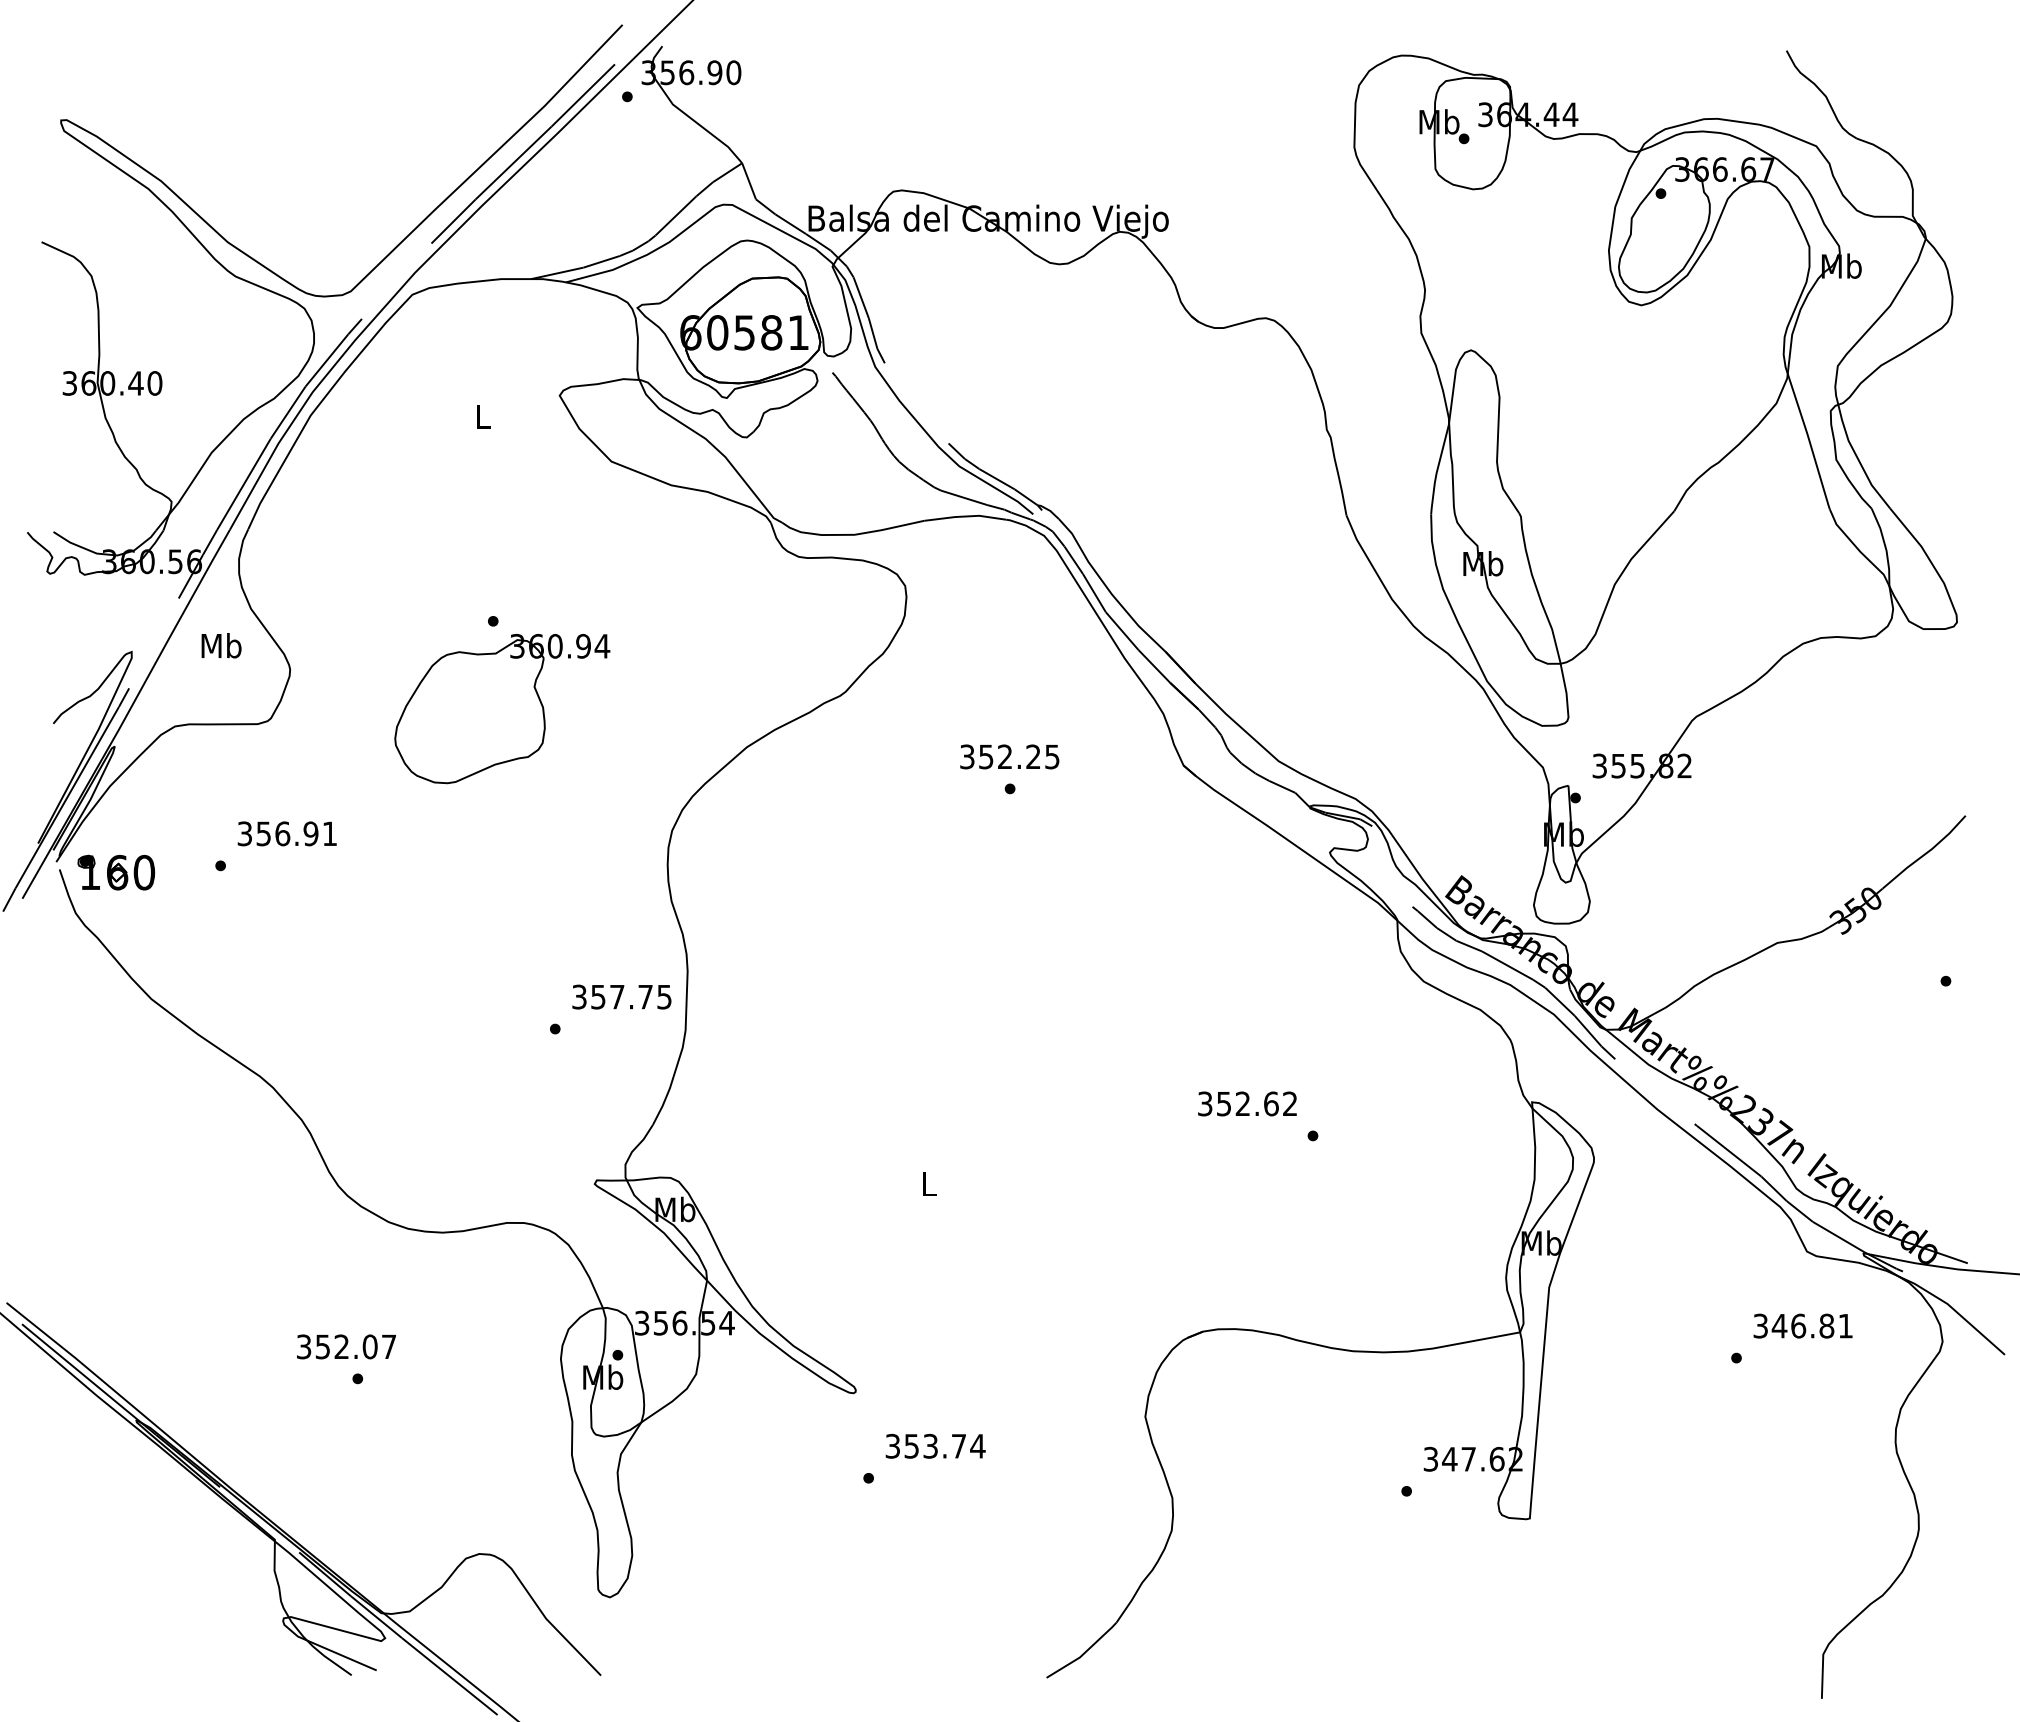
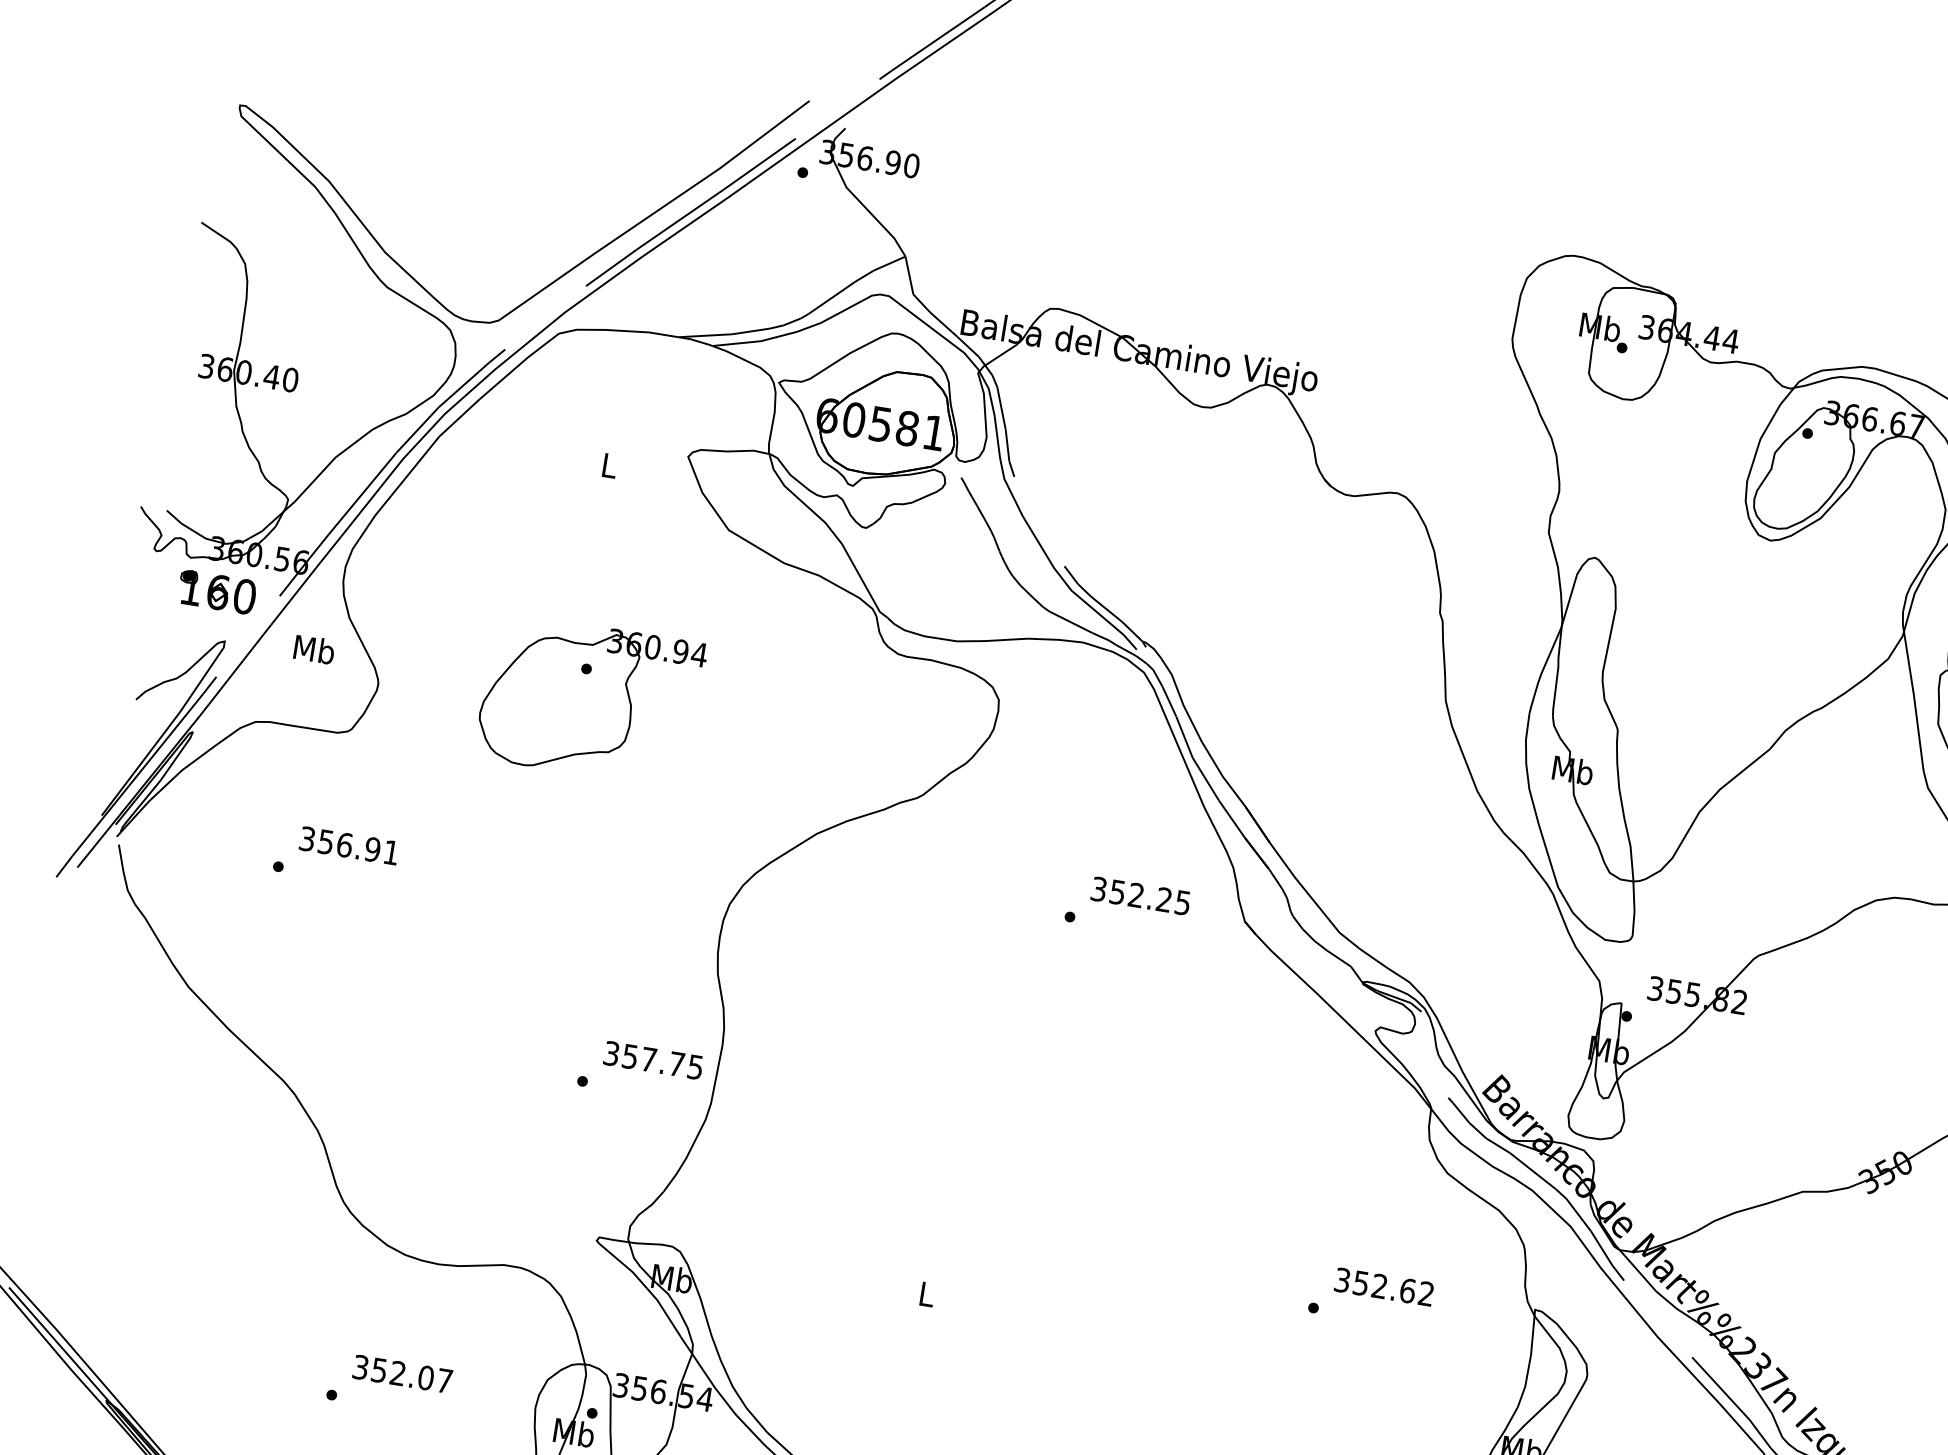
part: (502, 709) -> (590, 701), moved
text: (1009, 756) -> (1140, 895), moved
part: (116, 872) -> (217, 592), moved
text: (1247, 1103) -> (1384, 1286), moved
text: (346, 1346) -> (402, 1373), moved

